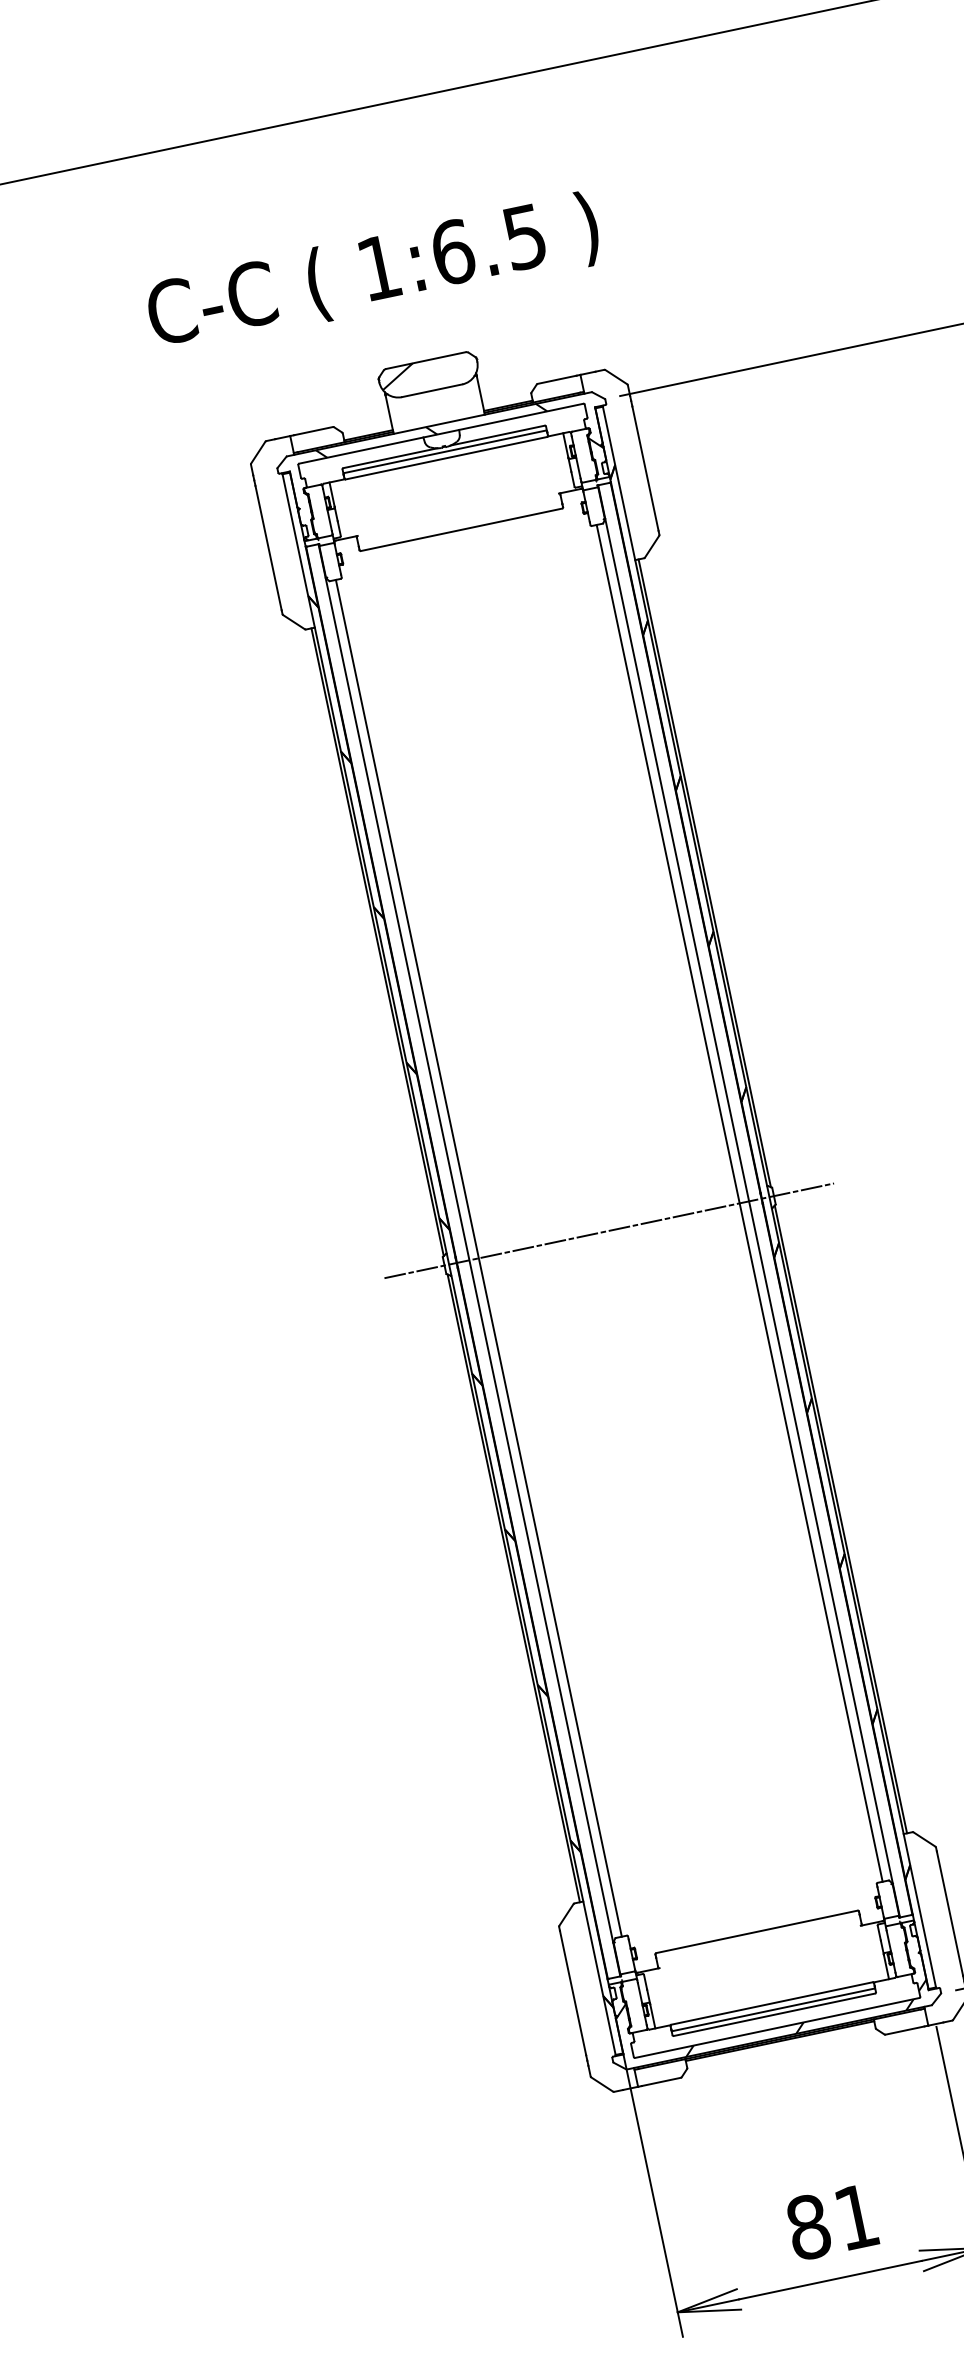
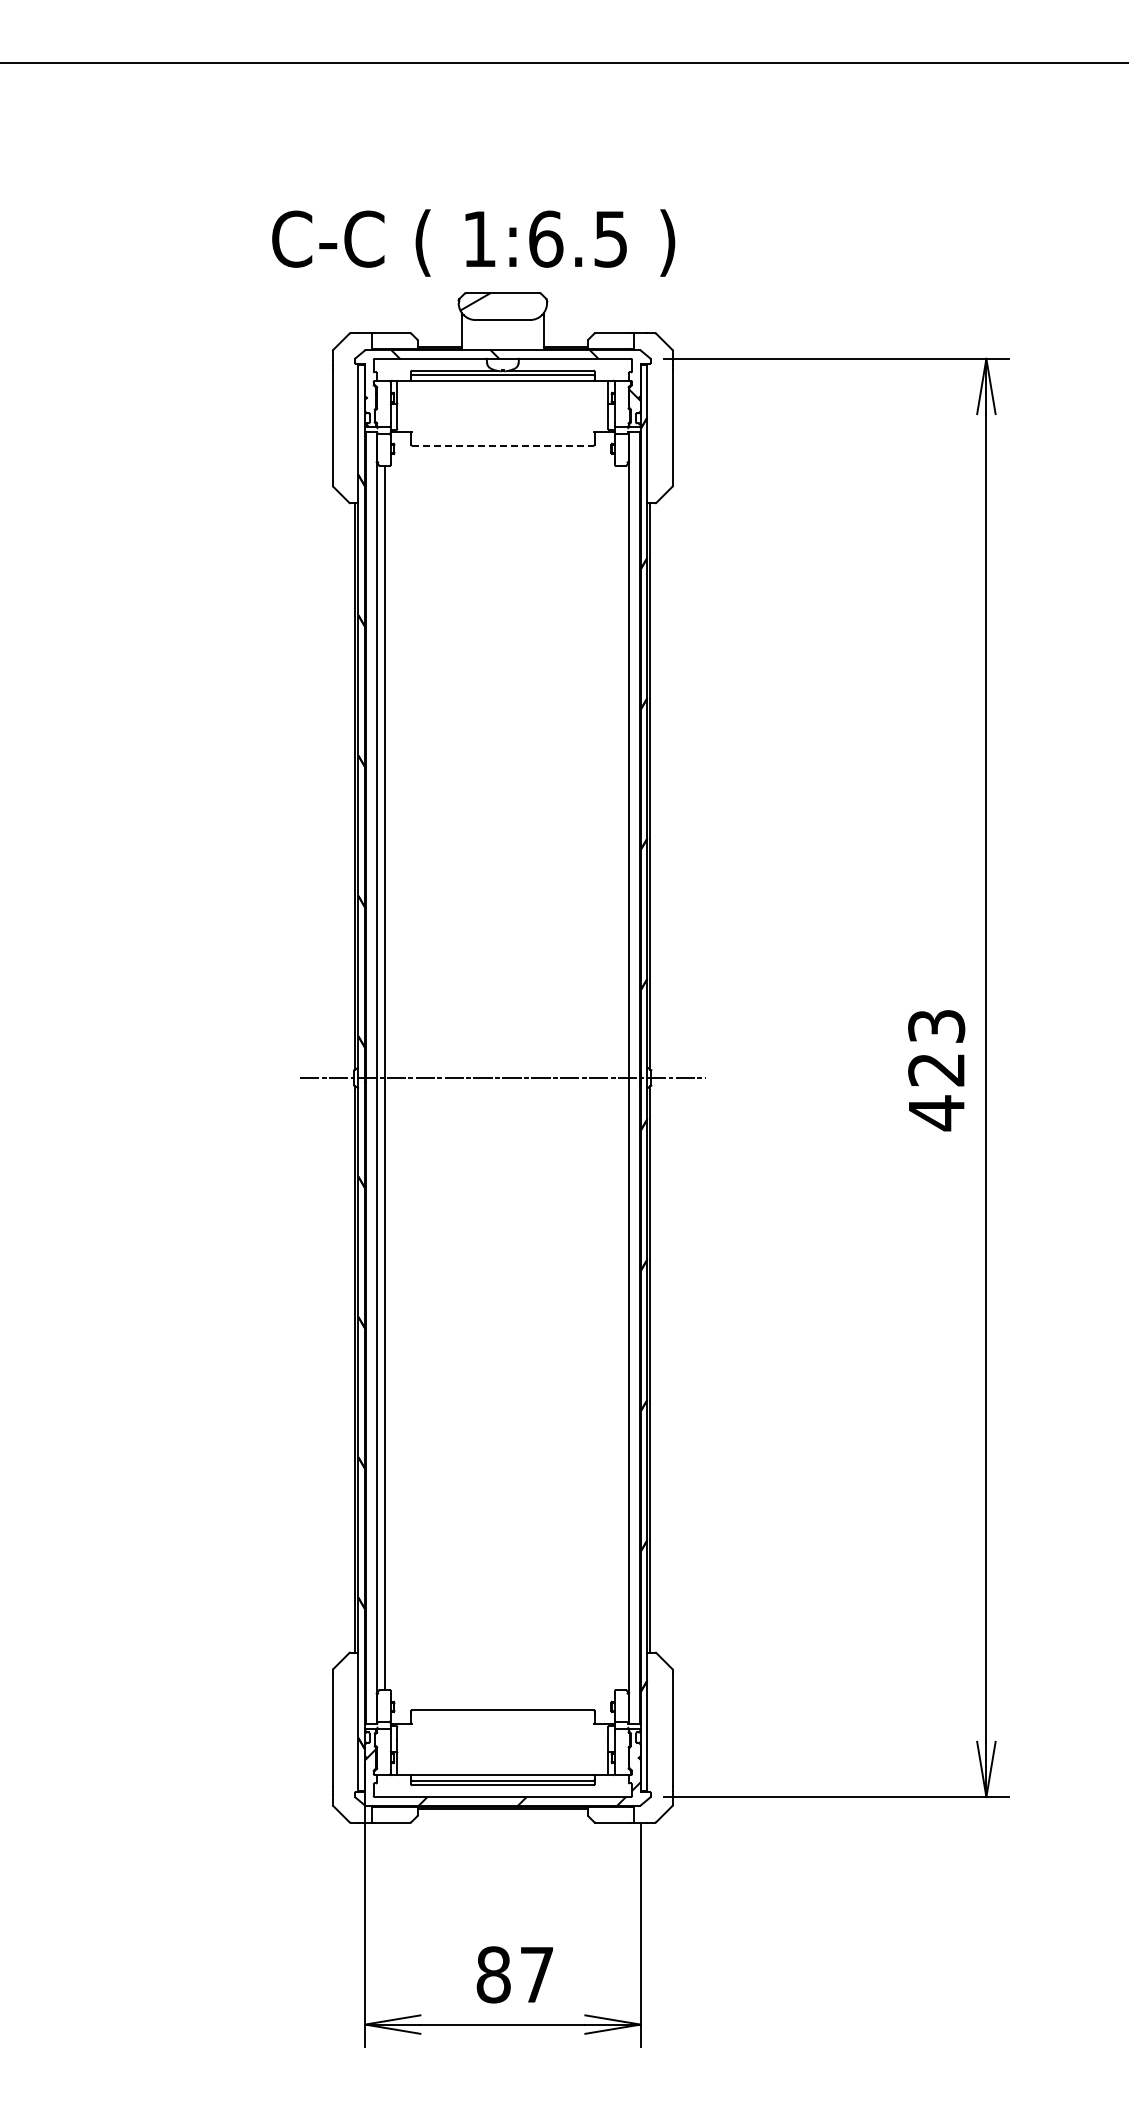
text: (373, 272) -> (473, 242), moved
line: (461, 529) -> (502, 445), solid -> dashed
line: (739, 1202) -> (620, 1077), removed
text: (855, 2216) -> (536, 1974), 81 -> 87

